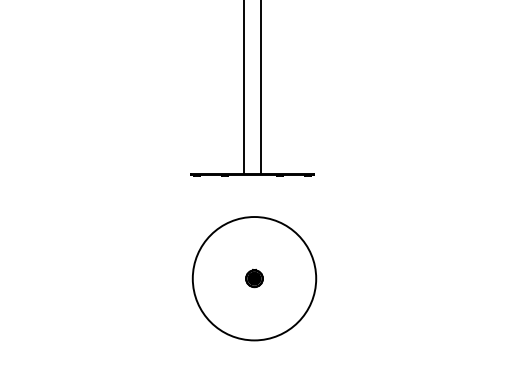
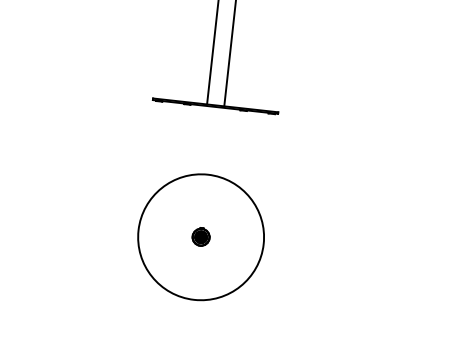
part: (254, 278) -> (201, 237), moved

